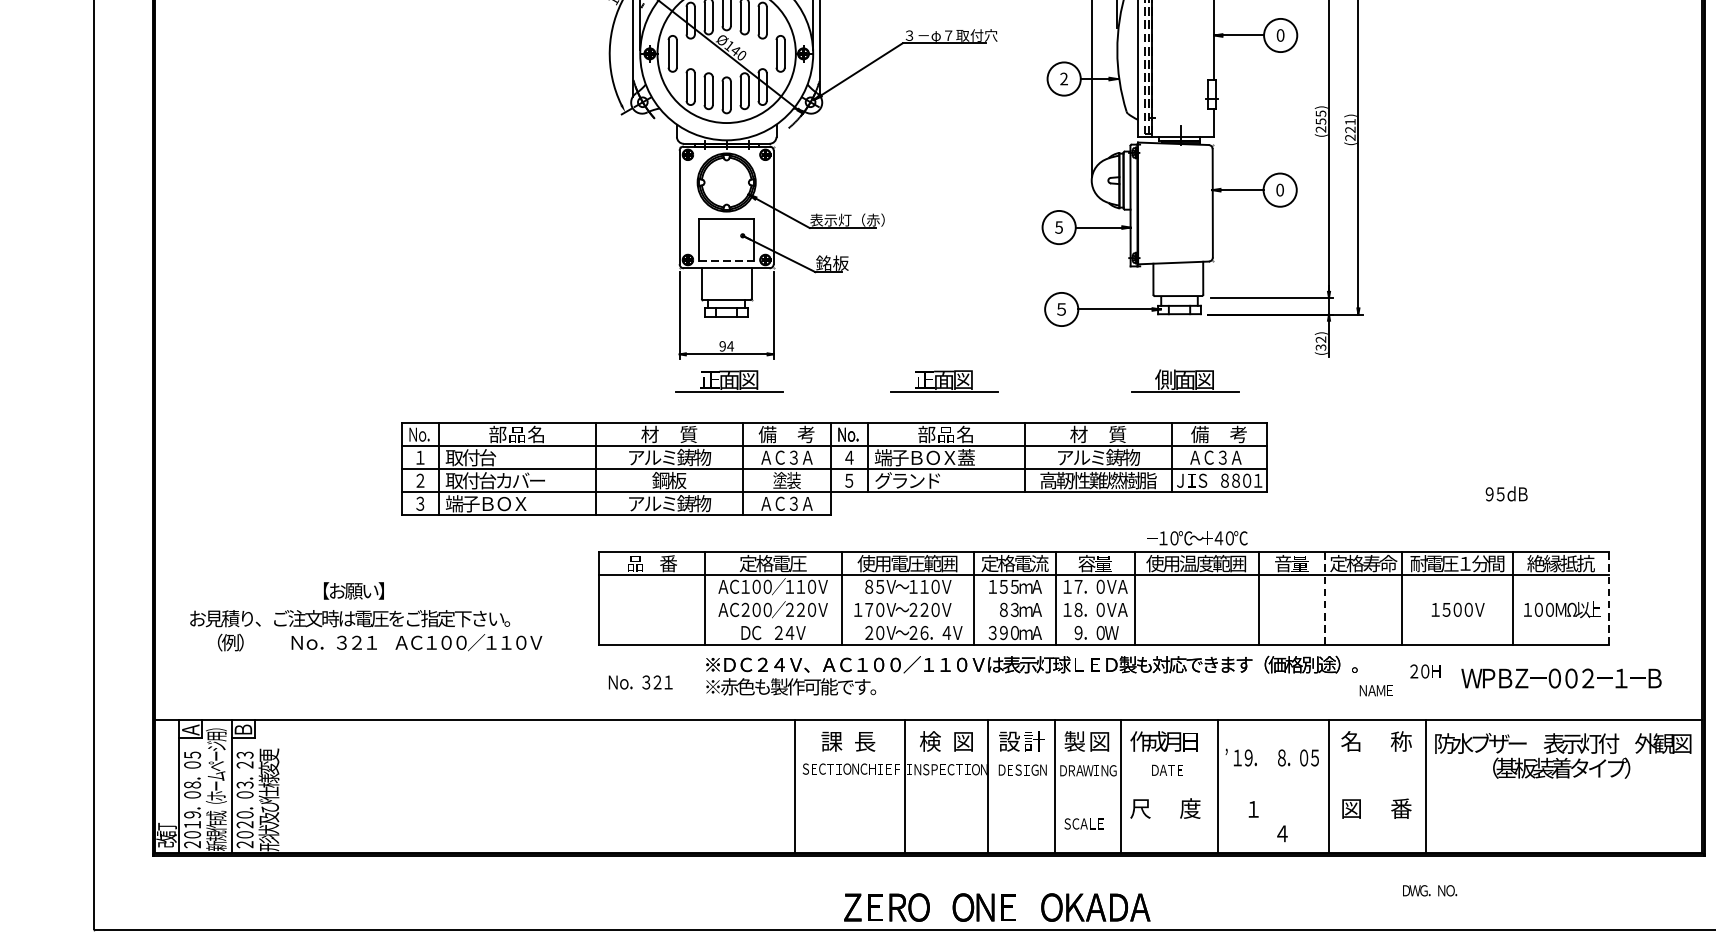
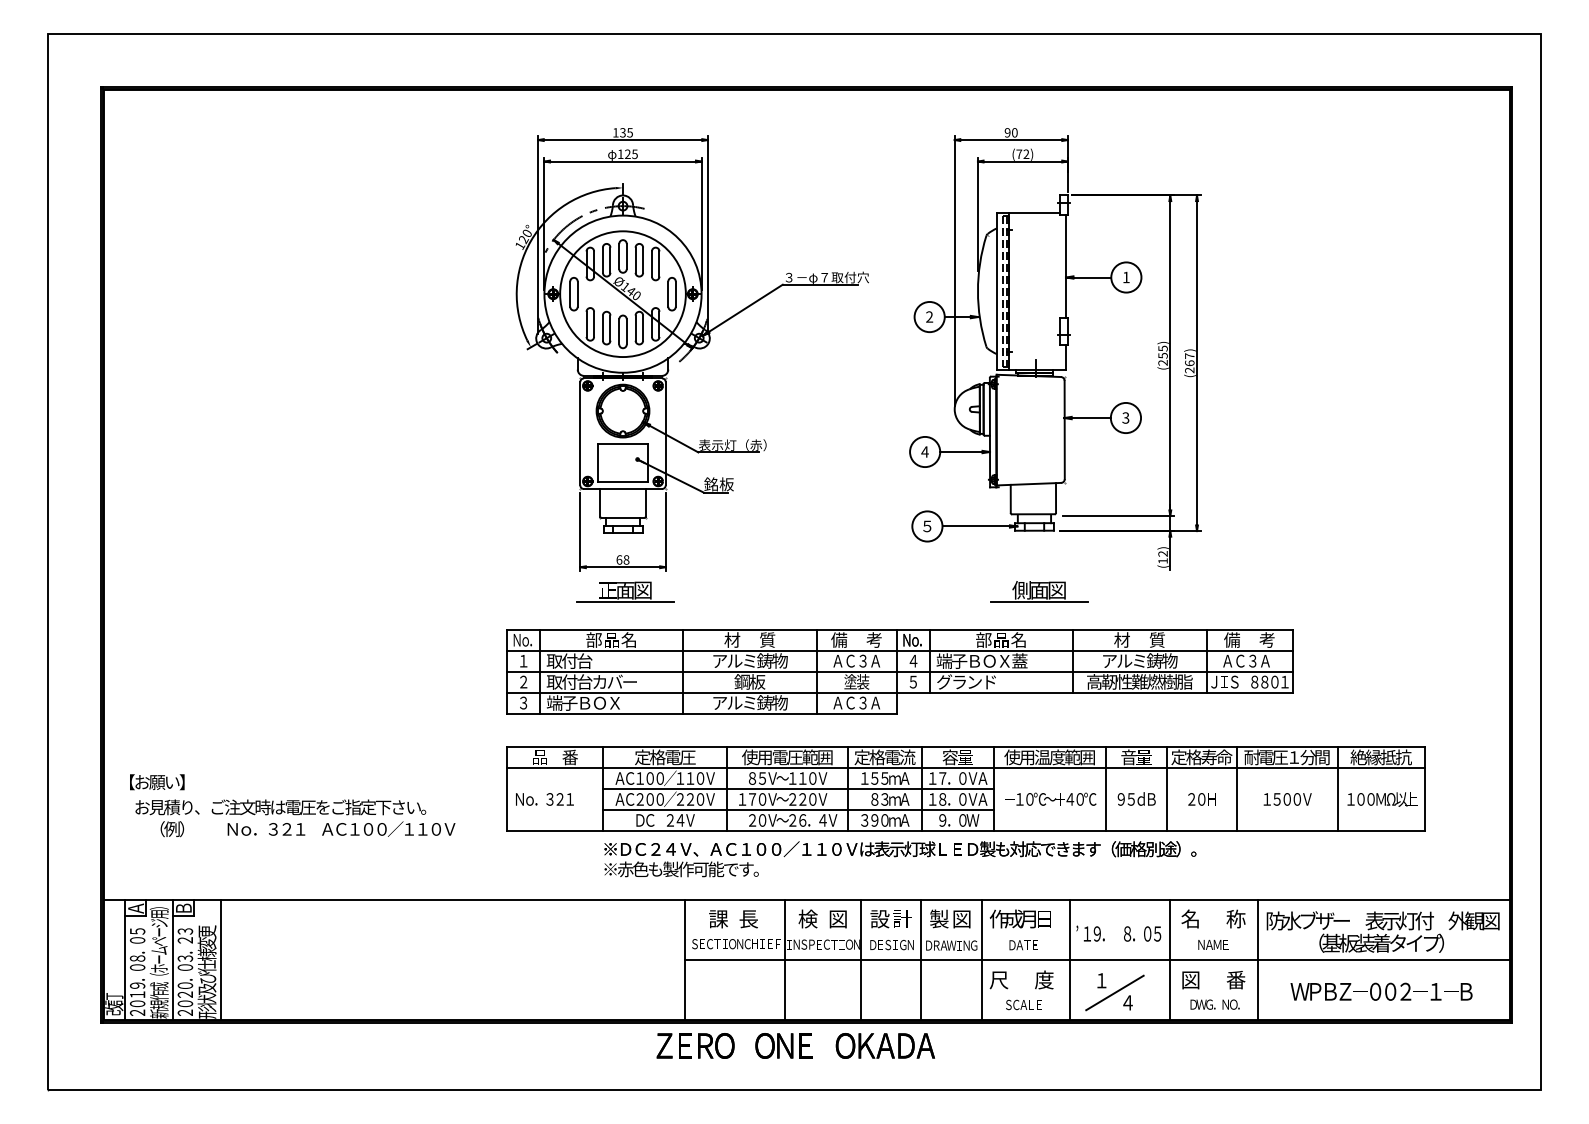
text: (1279, 35) -> (1125, 277), 0 -> 1
text: (1350, 125) -> (1189, 359), (221) -> (267)
text: (1279, 189) -> (1125, 417), 0 -> 3
text: (1058, 226) -> (924, 451), 5 -> 4
line: (727, 261) -> (623, 482), dashed -> solid
text: (726, 345) -> (622, 559), 94 -> 68
text: (1320, 346) -> (1162, 560), (32) -> (12)
part: (944, 381) -> (820, 591), removed
part: (833, 469) -> (899, 671), moved
text: (1506, 493) -> (1136, 798), moved
text: (1197, 537) -> (1050, 798), moved
text: (354, 591) -> (157, 782), moved
line: (919, 598) -> (798, 789), added
line: (1324, 598) -> (1166, 789), dashed -> solid
line: (1608, 598) -> (1424, 789), dashed -> solid
line: (919, 620) -> (798, 809), added
text: (1424, 671) -> (1201, 799), moved
text: (1561, 678) -> (1381, 991), moved
text: (640, 682) -> (544, 799), moved
text: (1376, 690) -> (1213, 944), moved
line: (284, 786) -> (221, 959), added
line: (1247, 786) -> (1096, 959), added
line: (1267, 822) -> (1114, 992), added
text: (1083, 823) -> (1023, 1004), moved
text: (1429, 890) -> (1214, 1004), moved
text: (996, 907) -> (795, 1045), moved

